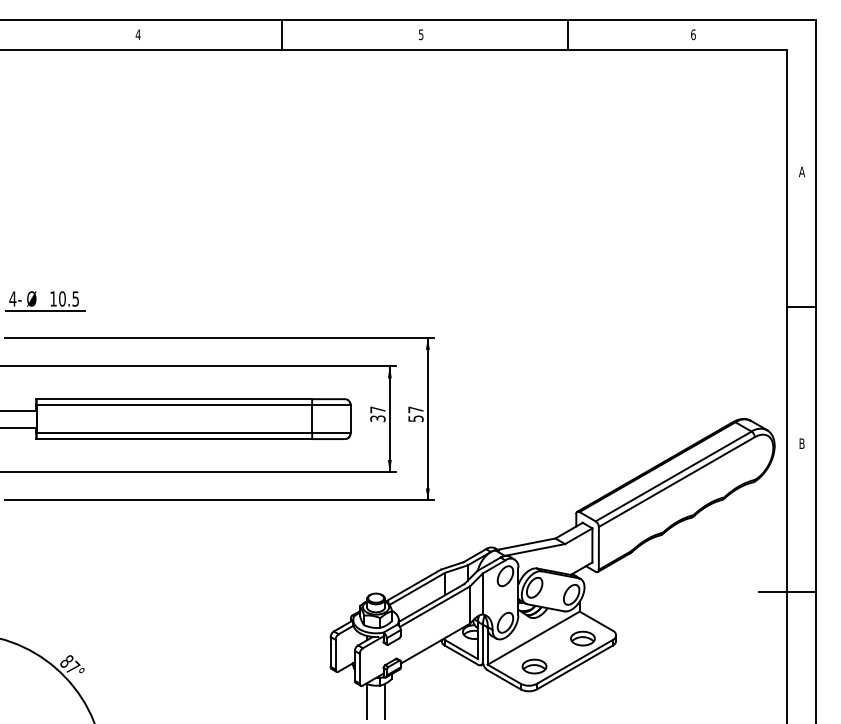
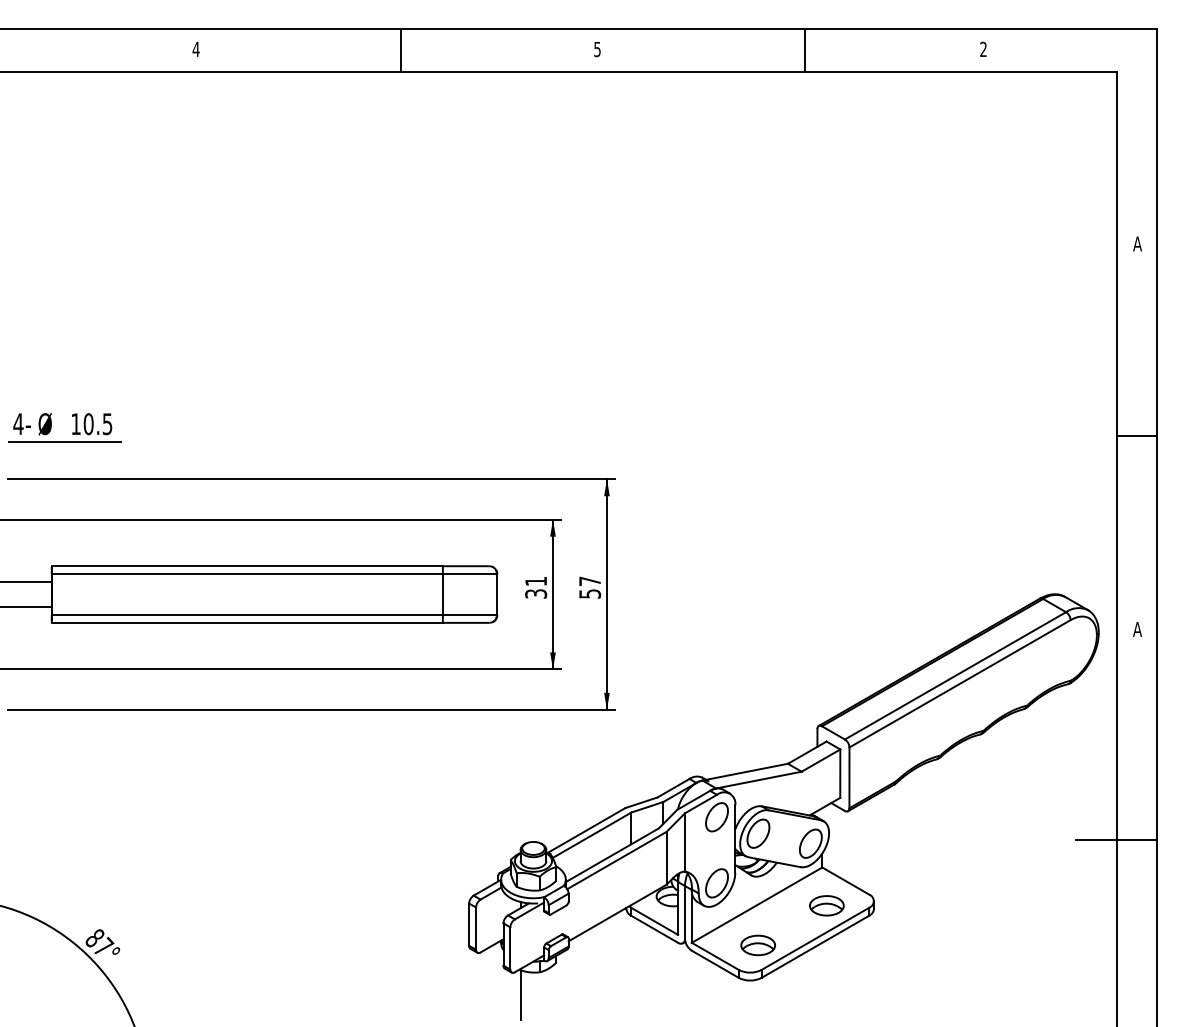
text: (693, 34) -> (983, 49), 6 -> 2
text: (377, 409) -> (535, 580), 37 -> 31
text: (801, 443) -> (1136, 629), B -> A
line: (385, 701) -> (546, 994), removed

